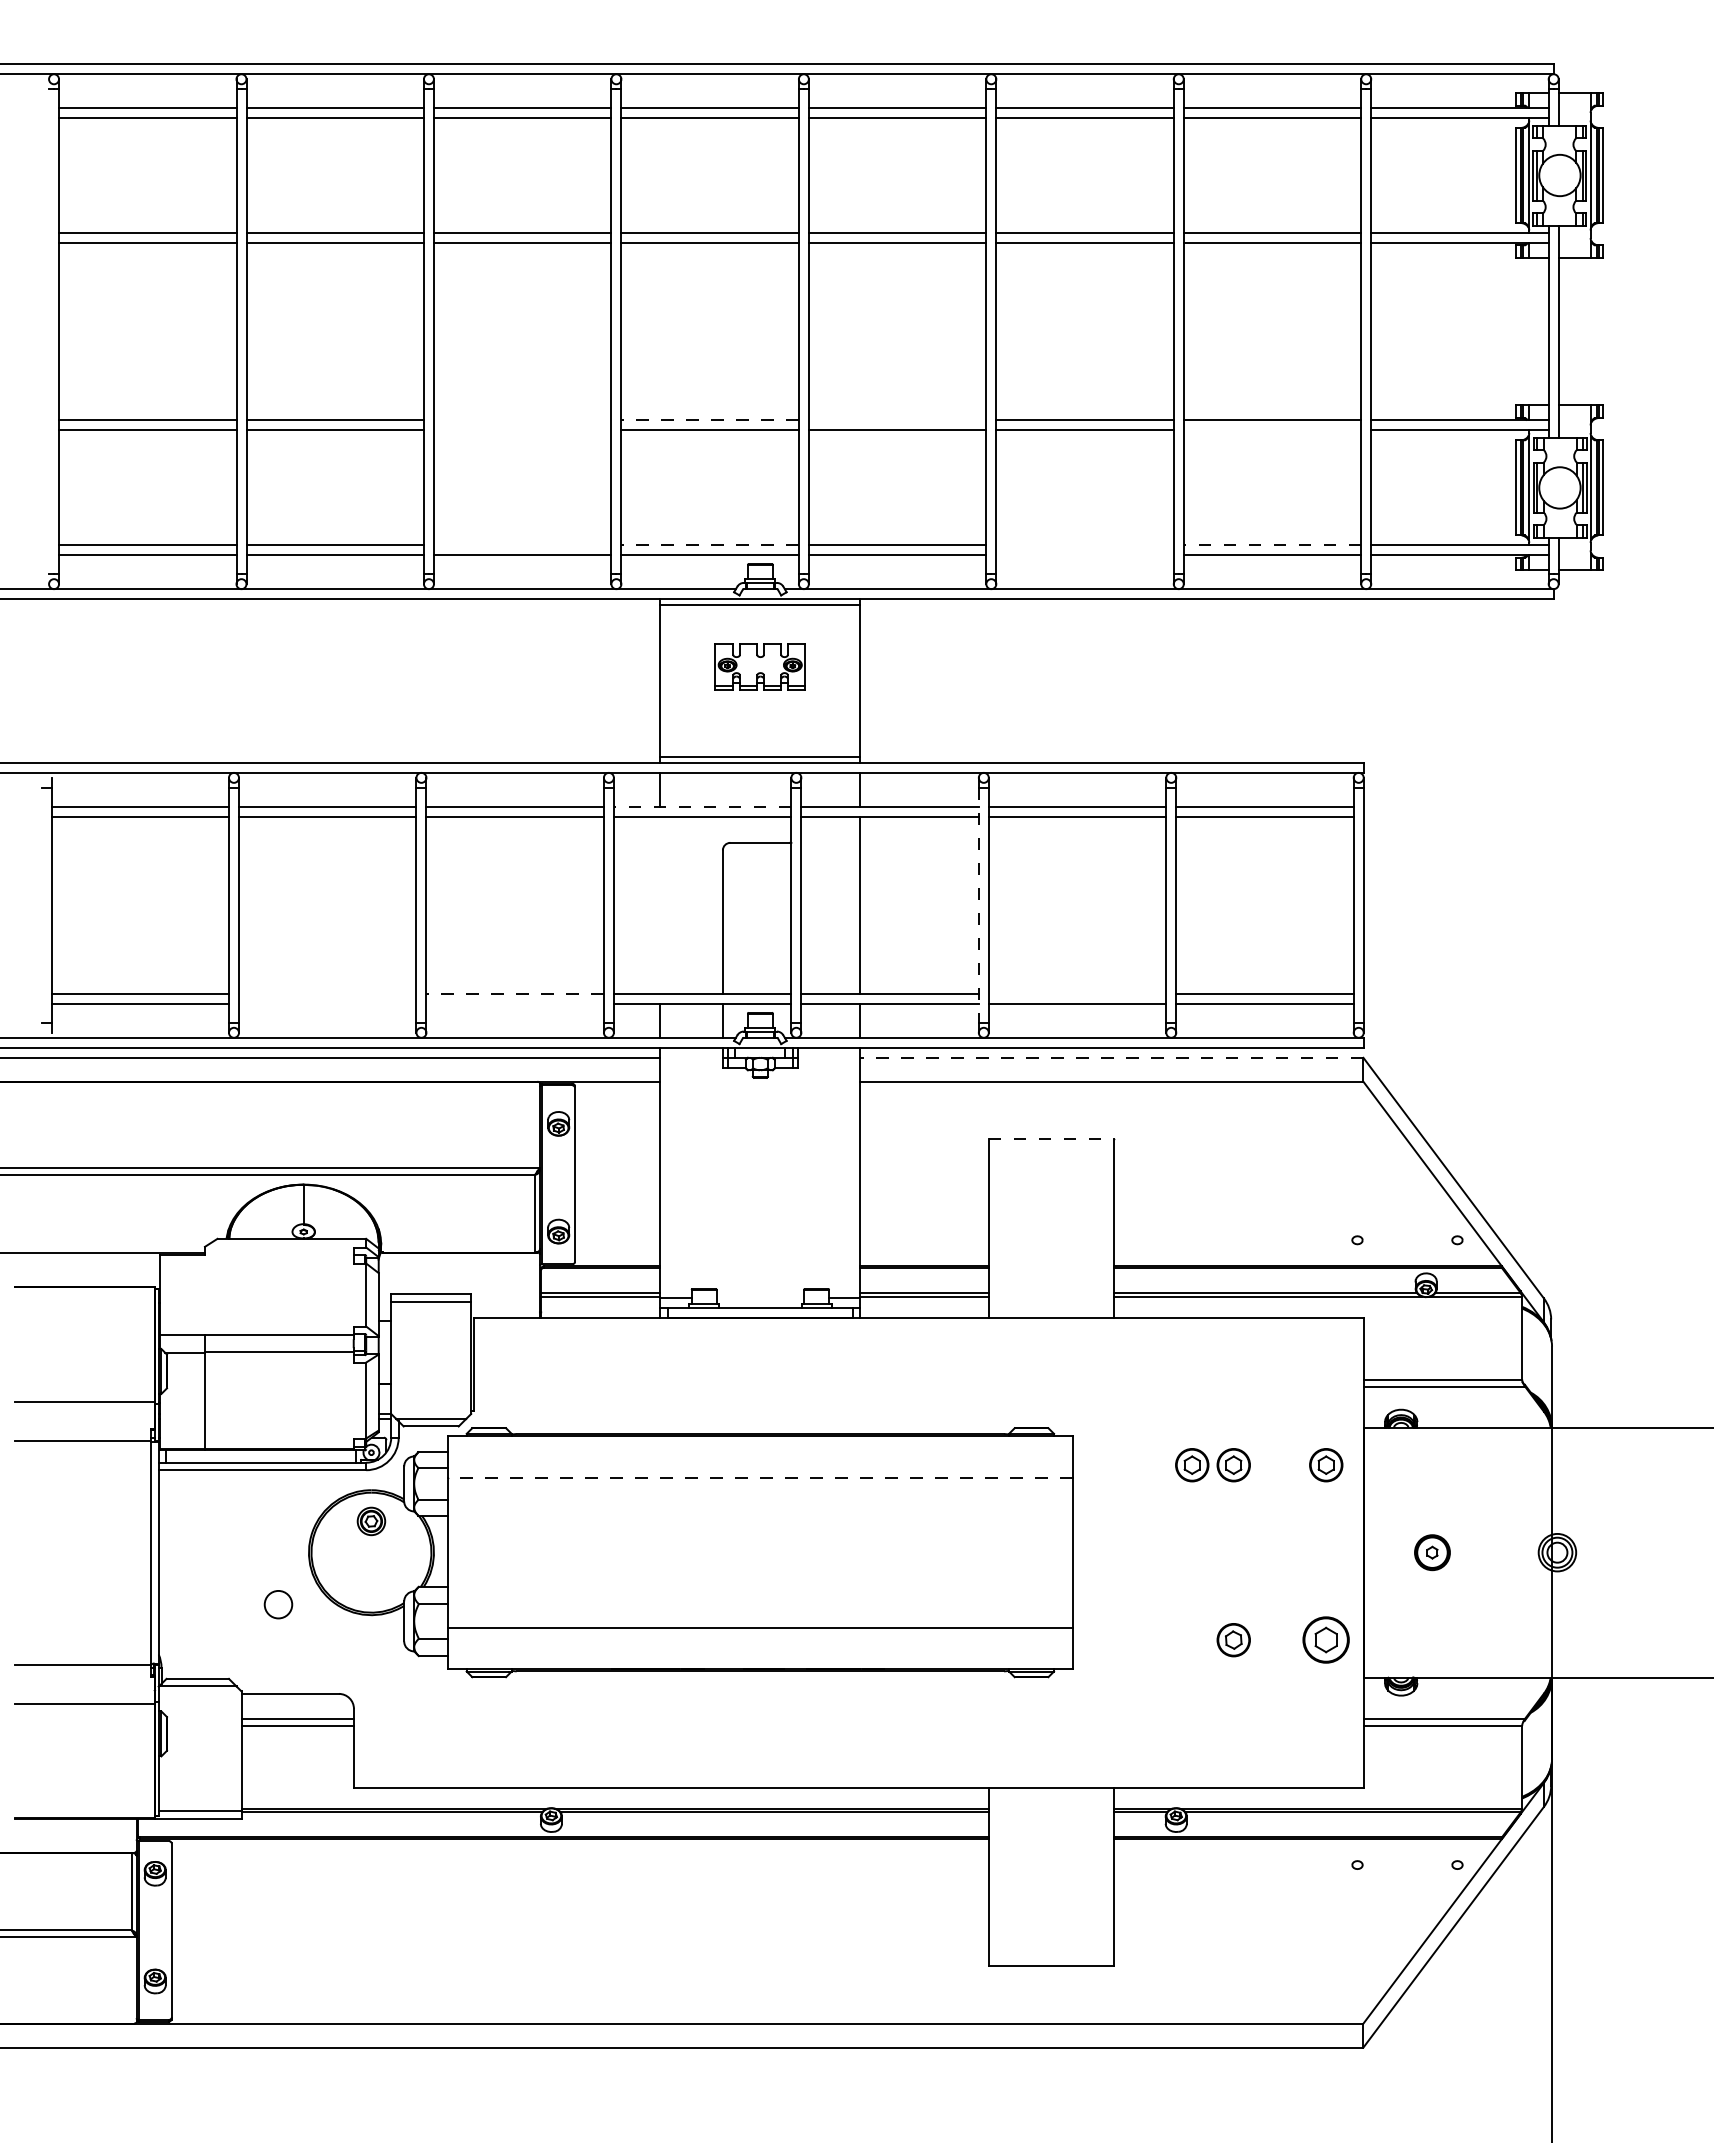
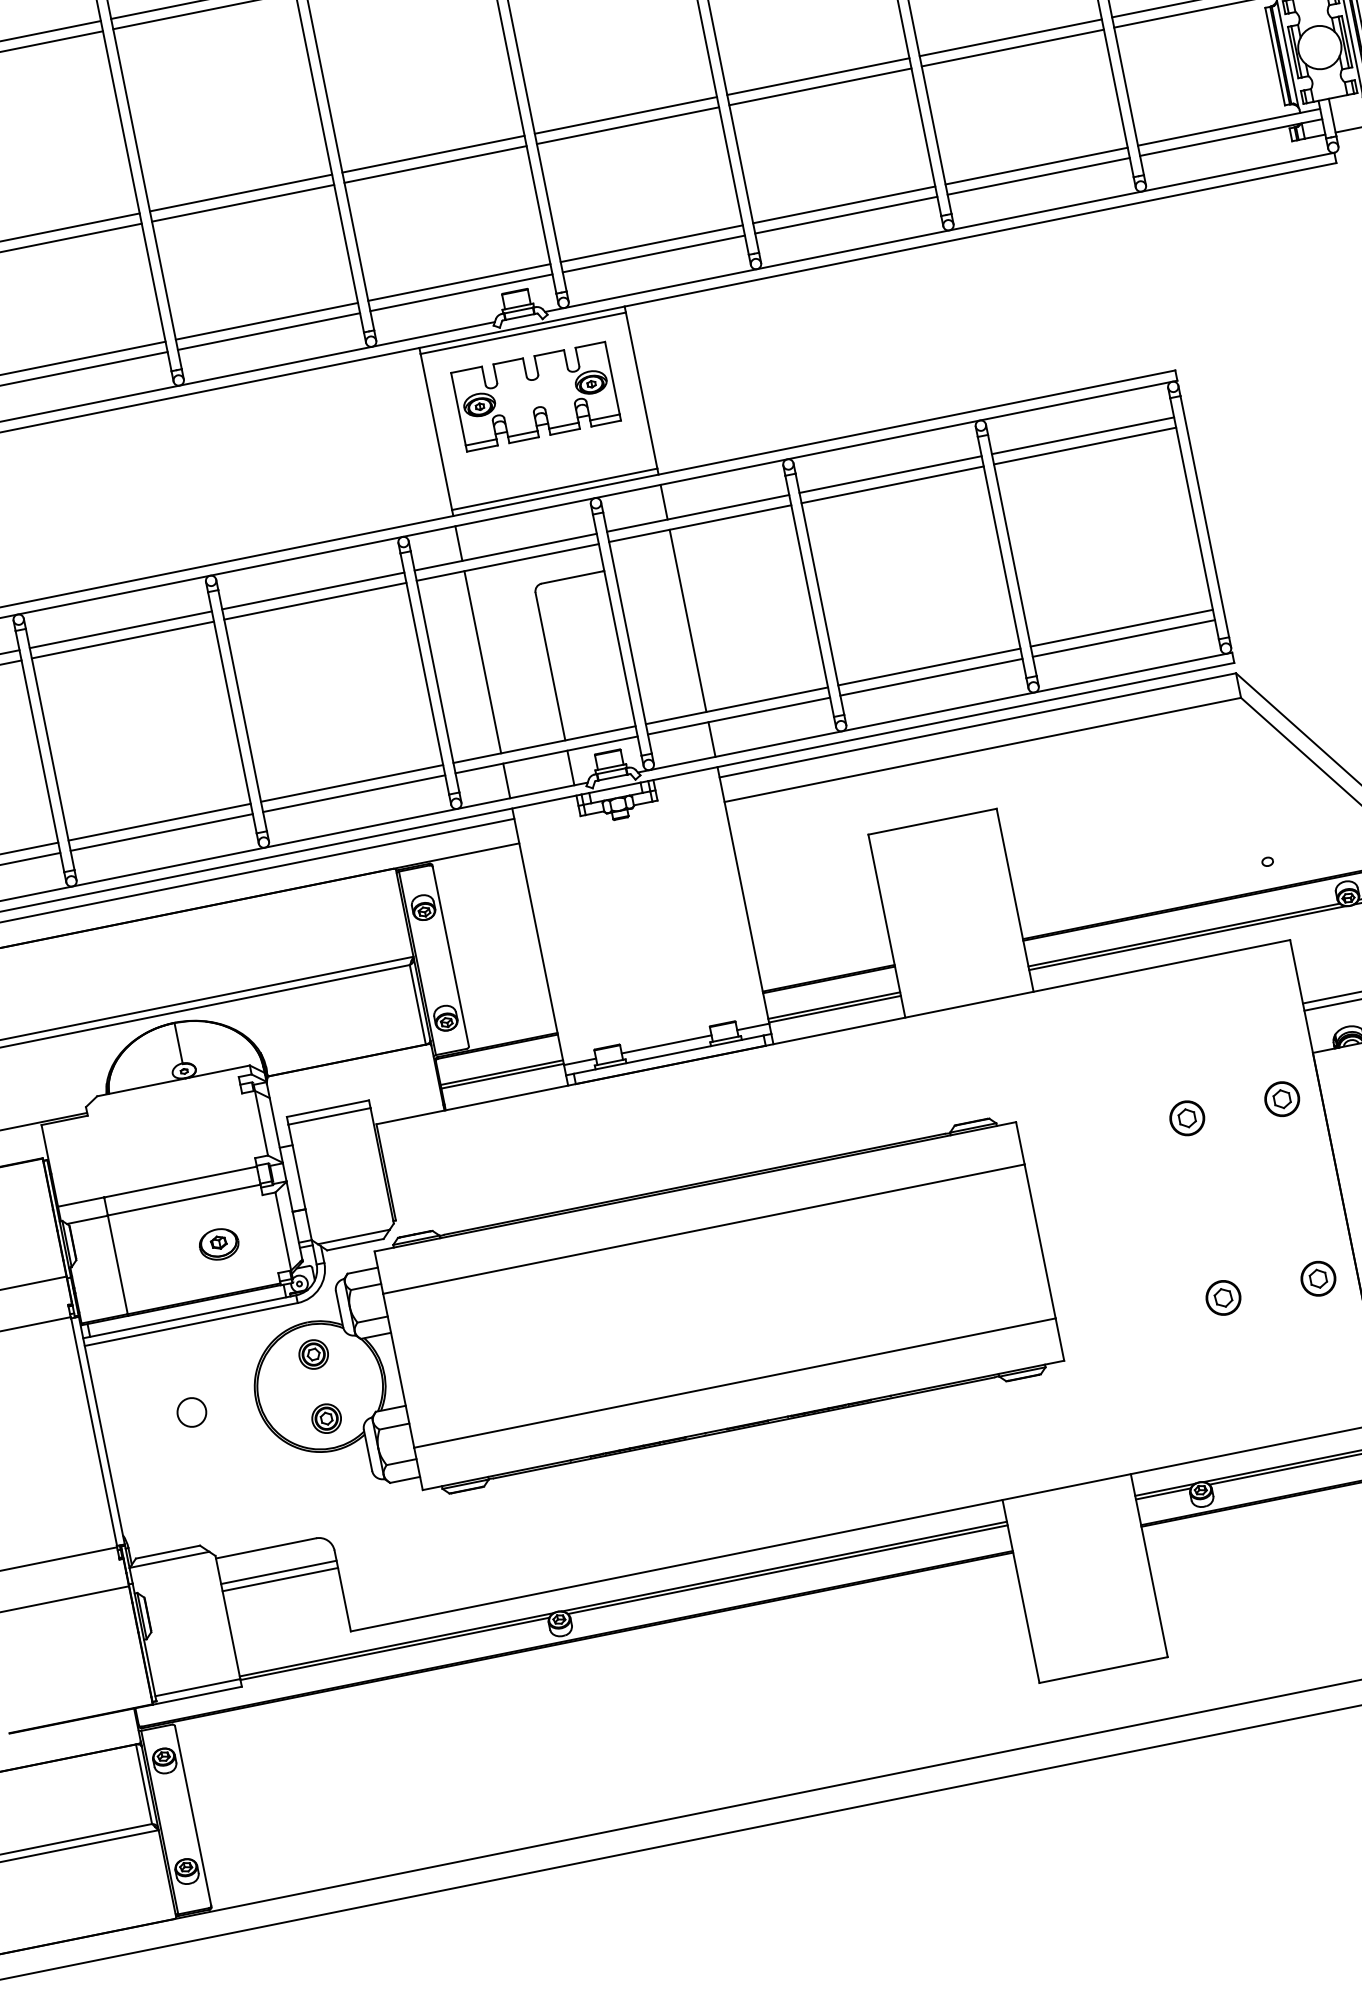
line: (522, 420) -> (240, 193), added
line: (710, 420) -> (433, 154), dashed -> solid
line: (897, 420) -> (625, 115), added
line: (522, 430) -> (242, 203), added
line: (1272, 430) -> (1012, 48), added
line: (522, 545) -> (266, 321), added
line: (710, 545) -> (459, 282), dashed -> solid
line: (1084, 545) -> (843, 205), added
line: (1272, 545) -> (1036, 166), dashed -> solid
line: (1084, 555) -> (845, 215), added
part: (759, 666) -> (535, 396), size x1.67
line: (702, 806) -> (505, 552), dashed -> solid
line: (660, 905) -> (482, 662), added
line: (978, 905) -> (809, 596), dashed -> solid
line: (327, 994) -> (159, 822), added
line: (515, 994) -> (352, 783), dashed -> solid
line: (1077, 994) -> (929, 667), added
line: (327, 1004) -> (161, 832), added
line: (514, 1004) -> (353, 794), added
line: (1111, 1057) -> (977, 725), dashed -> solid
line: (1051, 1139) -> (932, 821), dashed -> solid
line: (760, 1297) -> (666, 1044), added
part: (303, 1400) -> (218, 1244), added
part: (1192, 1465) -> (1144, 1127), removed
line: (759, 1477) -> (702, 1229), dashed -> solid
part: (371, 1583) -> (326, 1418), added
circle: (278, 1604) -> (191, 1412), moved
part: (1326, 1640) -> (1318, 1279), size x0.71

